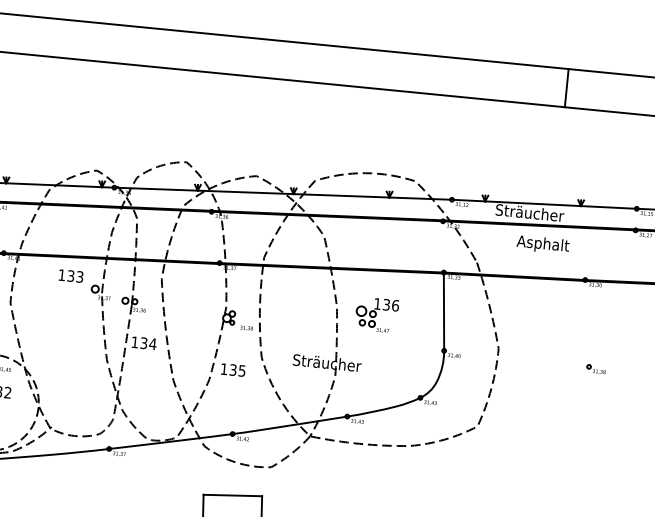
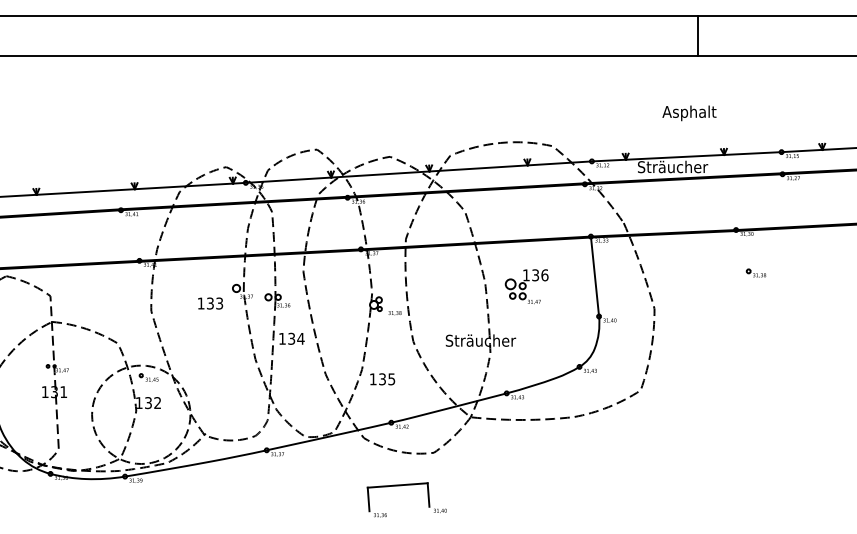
text: (543, 245) -> (689, 113), moved
text: (71, 276) -> (210, 303), moved
part: (595, 368) -> (755, 272), moved
text: (233, 370) -> (382, 379), moved

